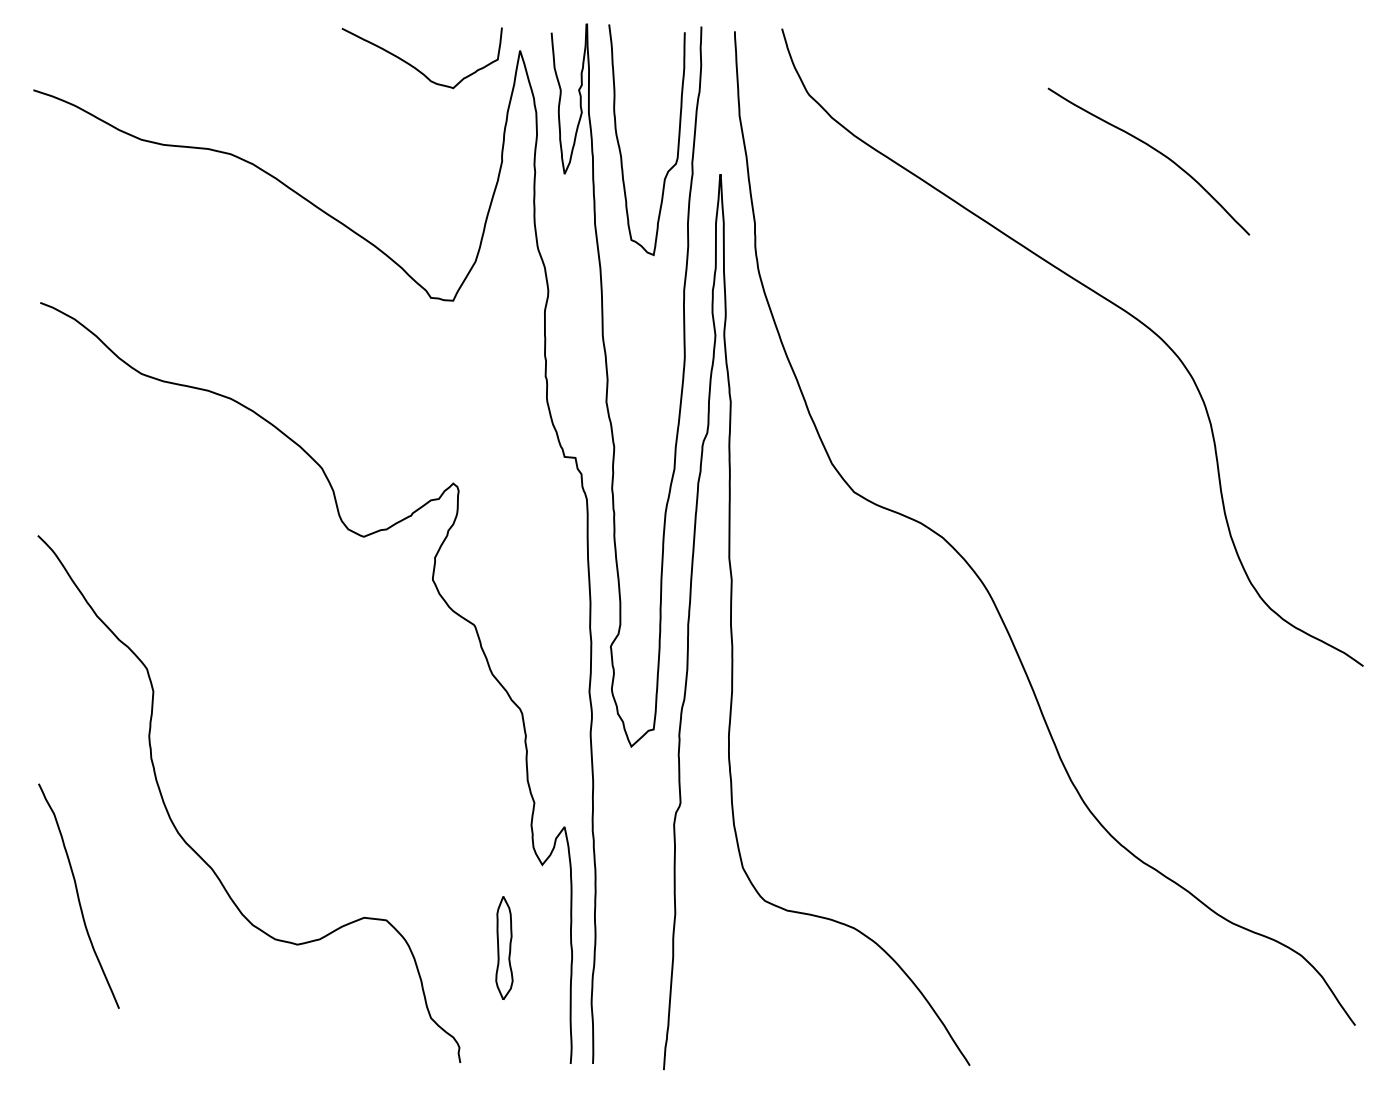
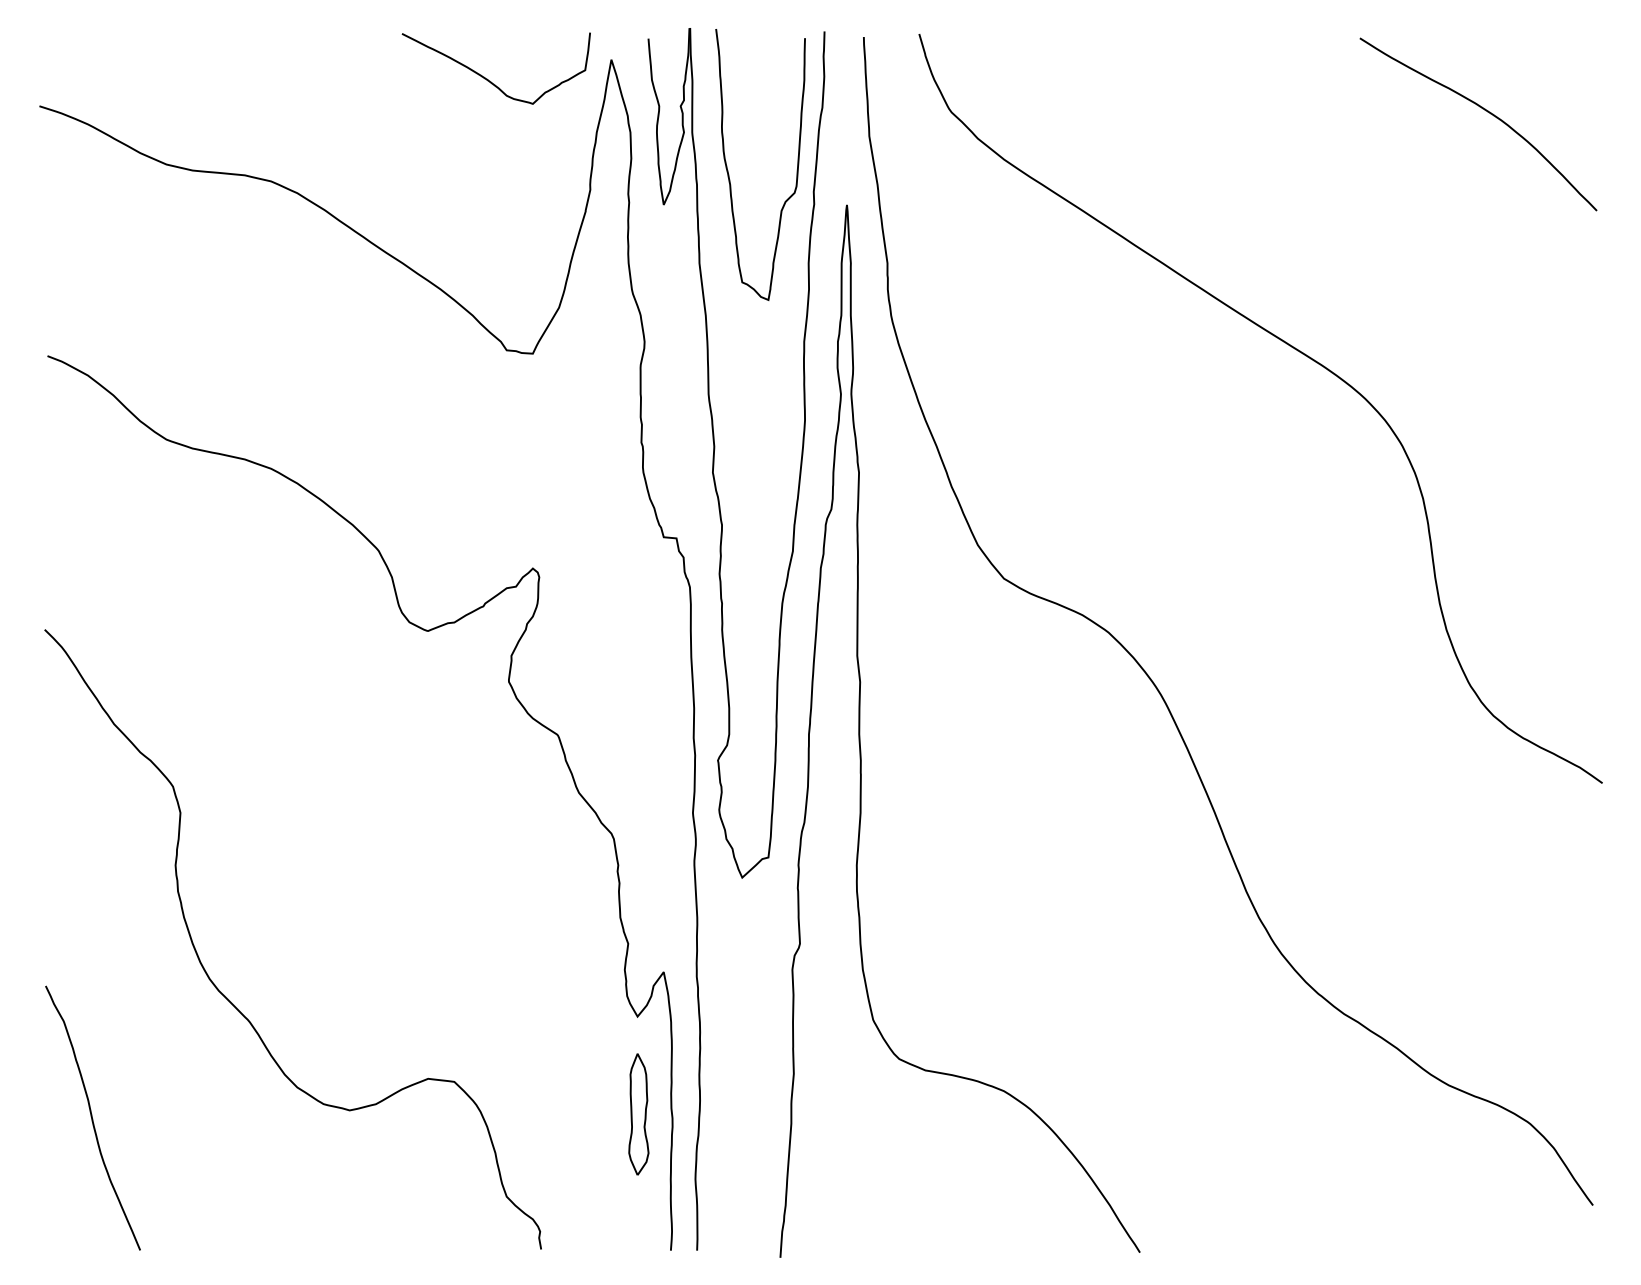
curve: (1154, 150) -> (1485, 111), moved
curve: (78, 895) -> (92, 1117), moved
part: (504, 947) -> (638, 1113), moved

